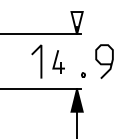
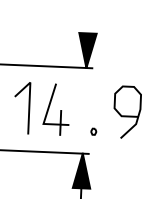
fill: (76, 23) -> (86, 51), added
part: (58, 61) -> (55, 109), size x1.43

